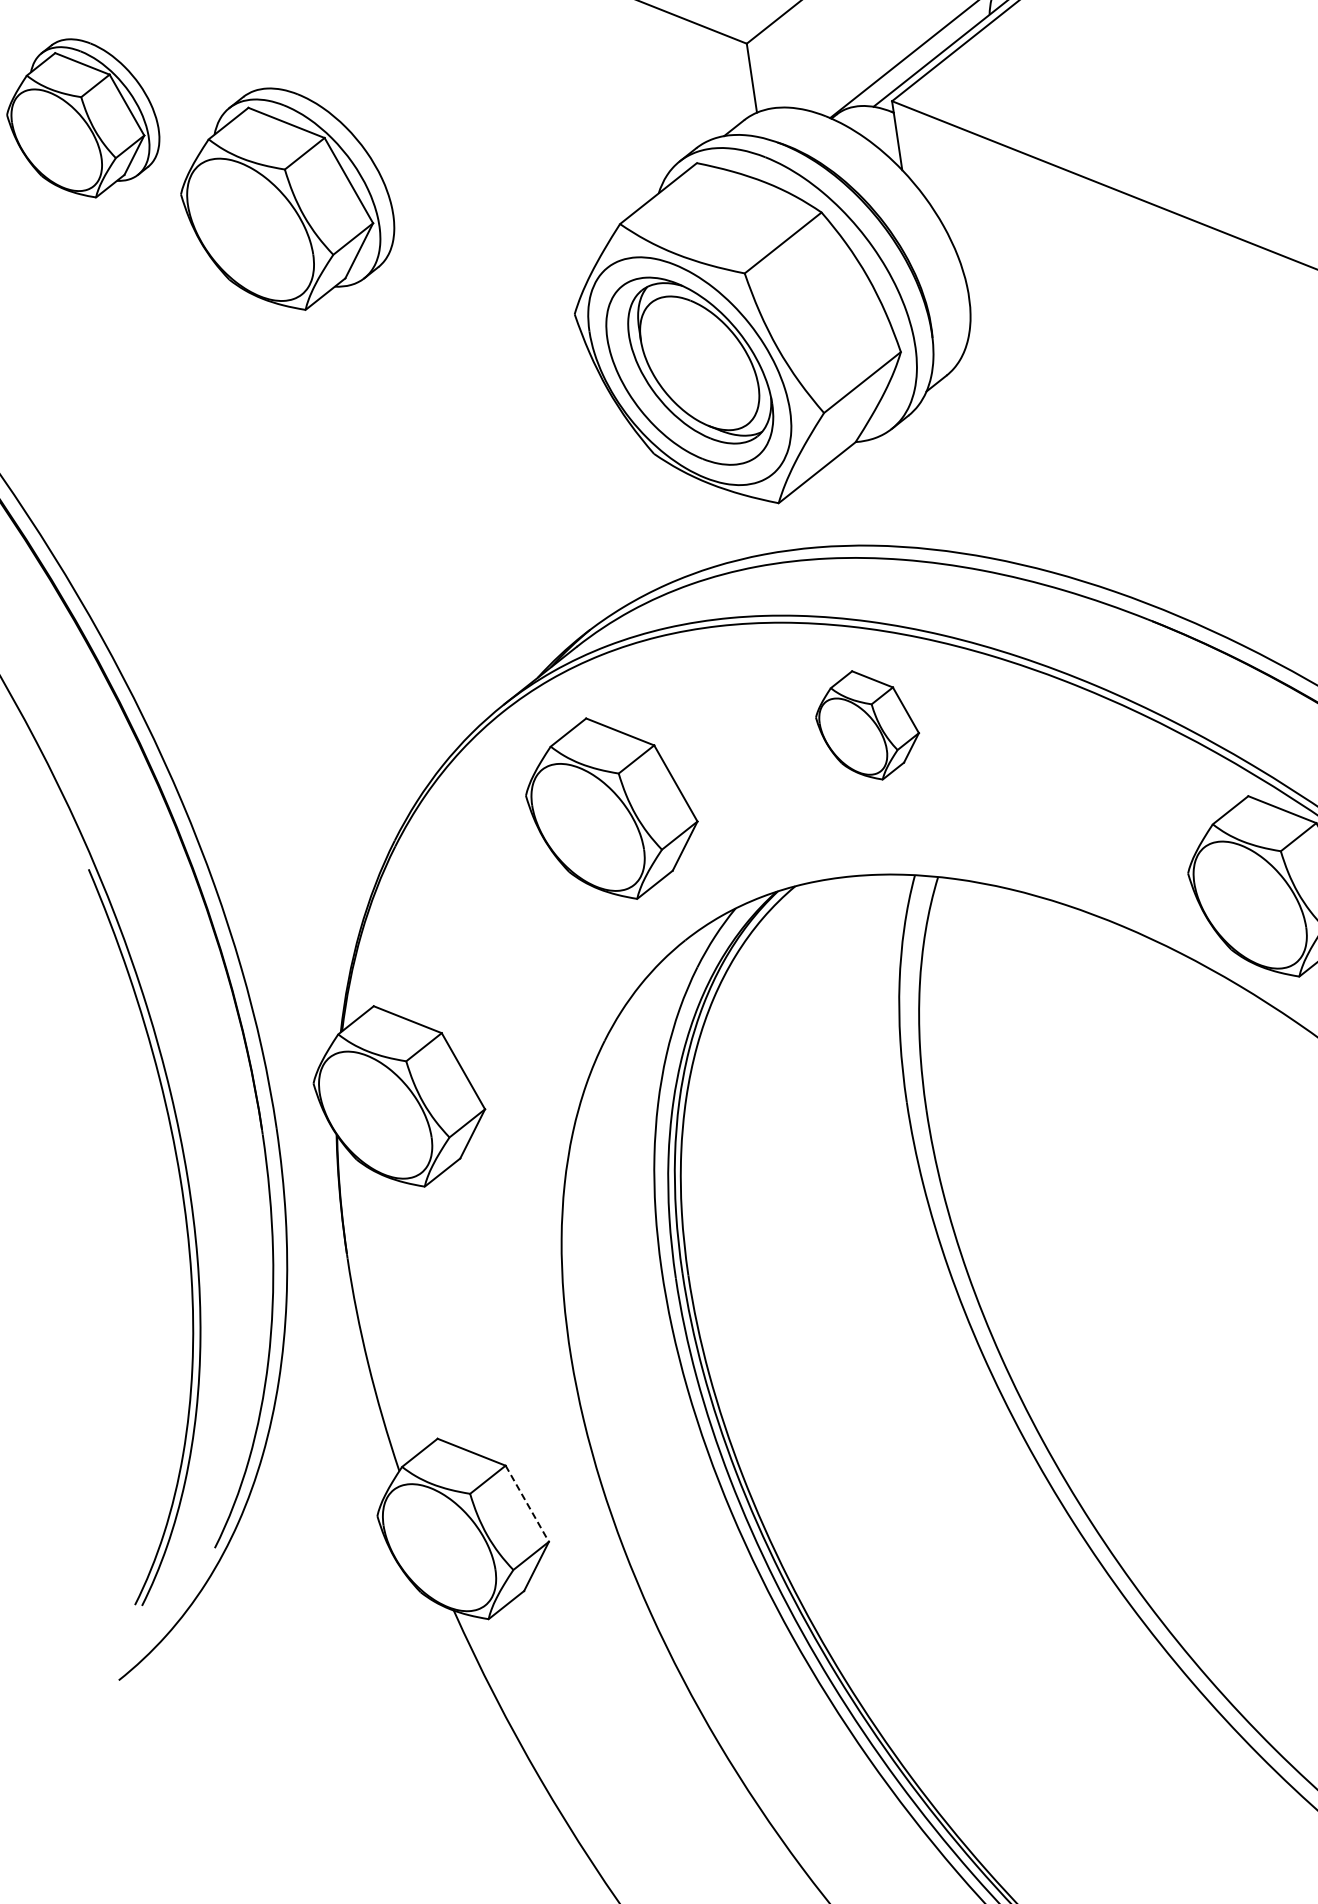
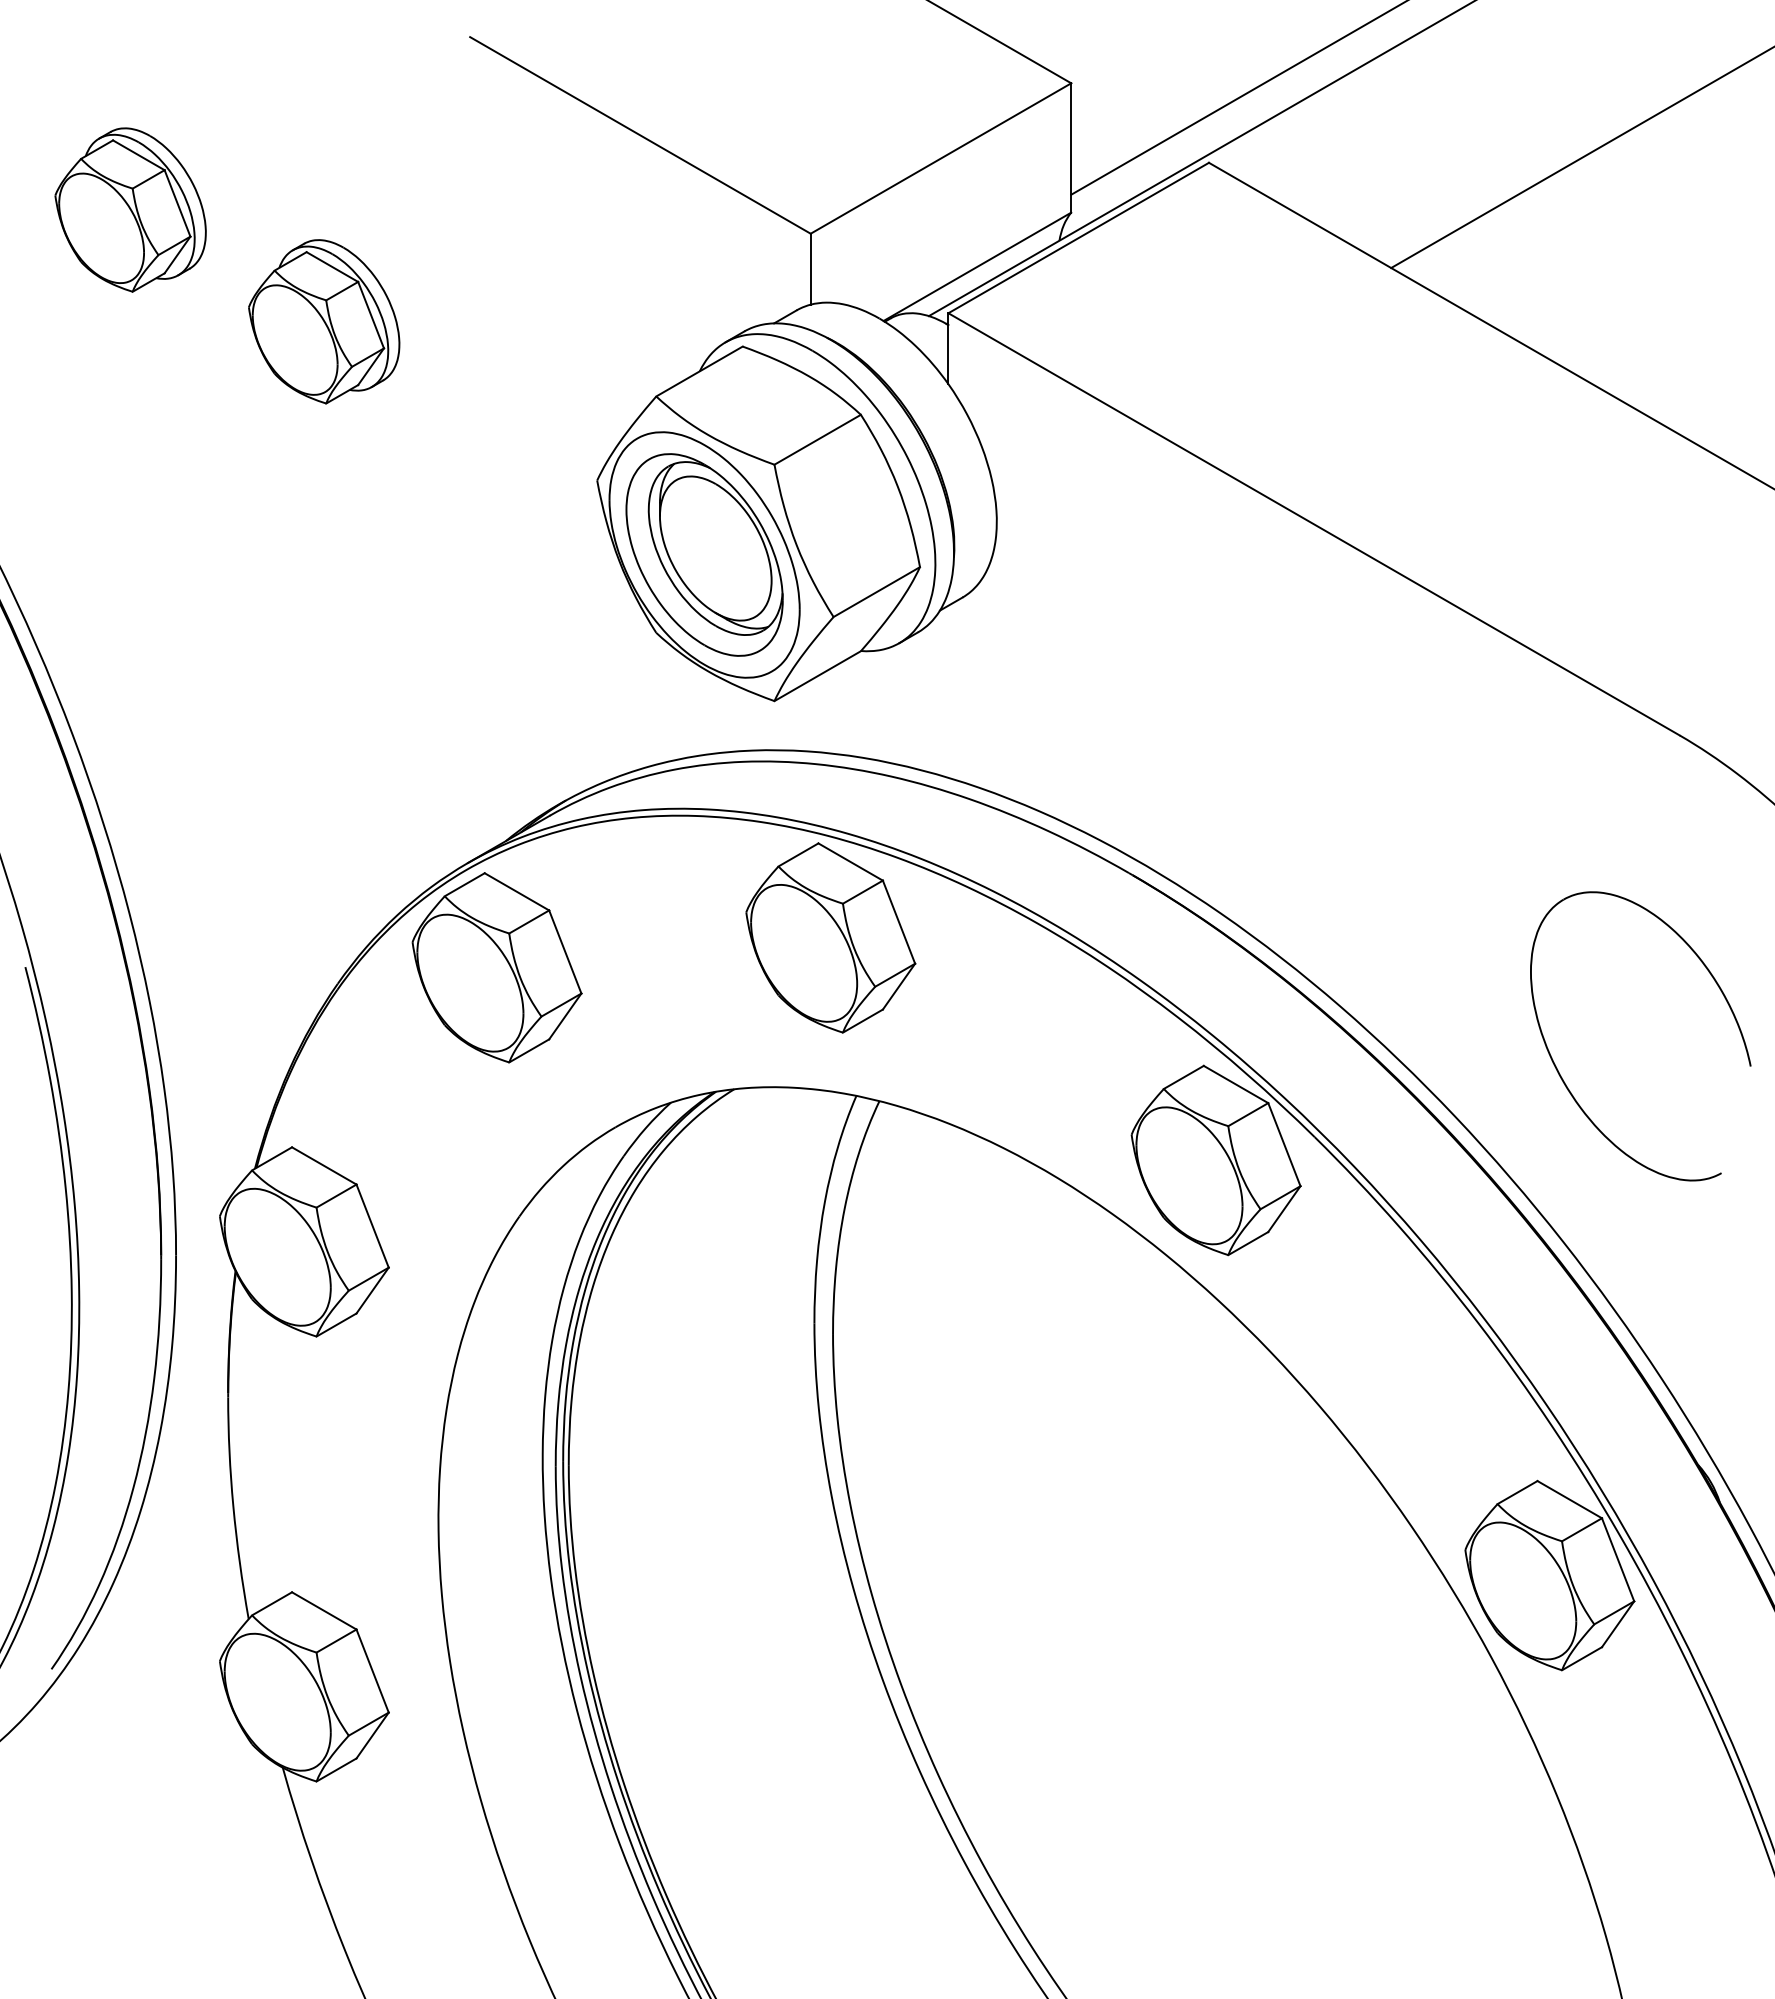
part: (286, 198) -> (324, 321), size x0.71
part: (867, 724) -> (830, 937), size x1.67
part: (611, 808) -> (496, 967), moved
line: (527, 1504) -> (372, 1671), dashed -> solid

